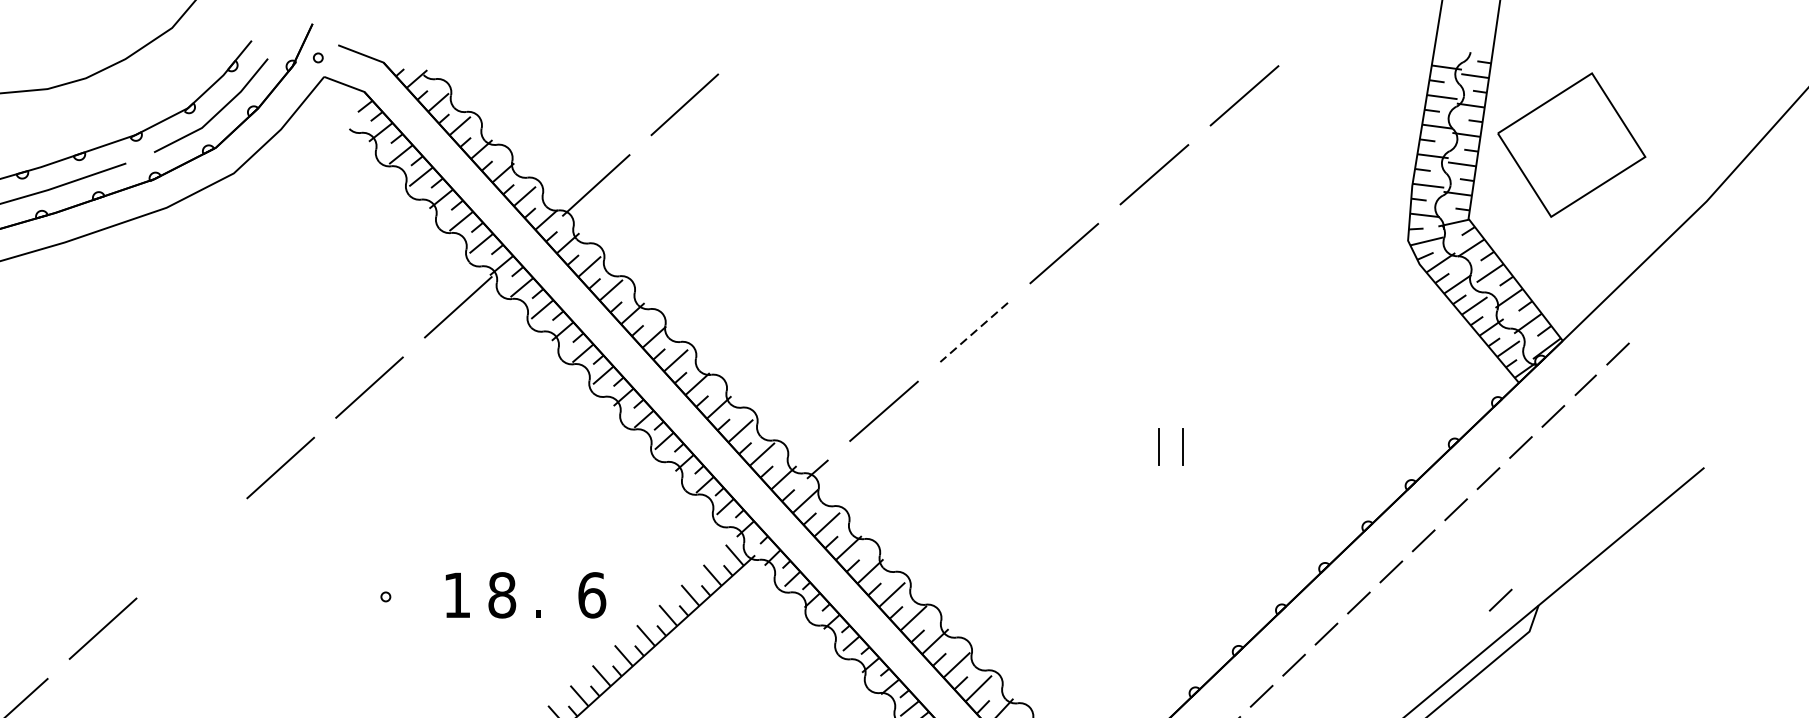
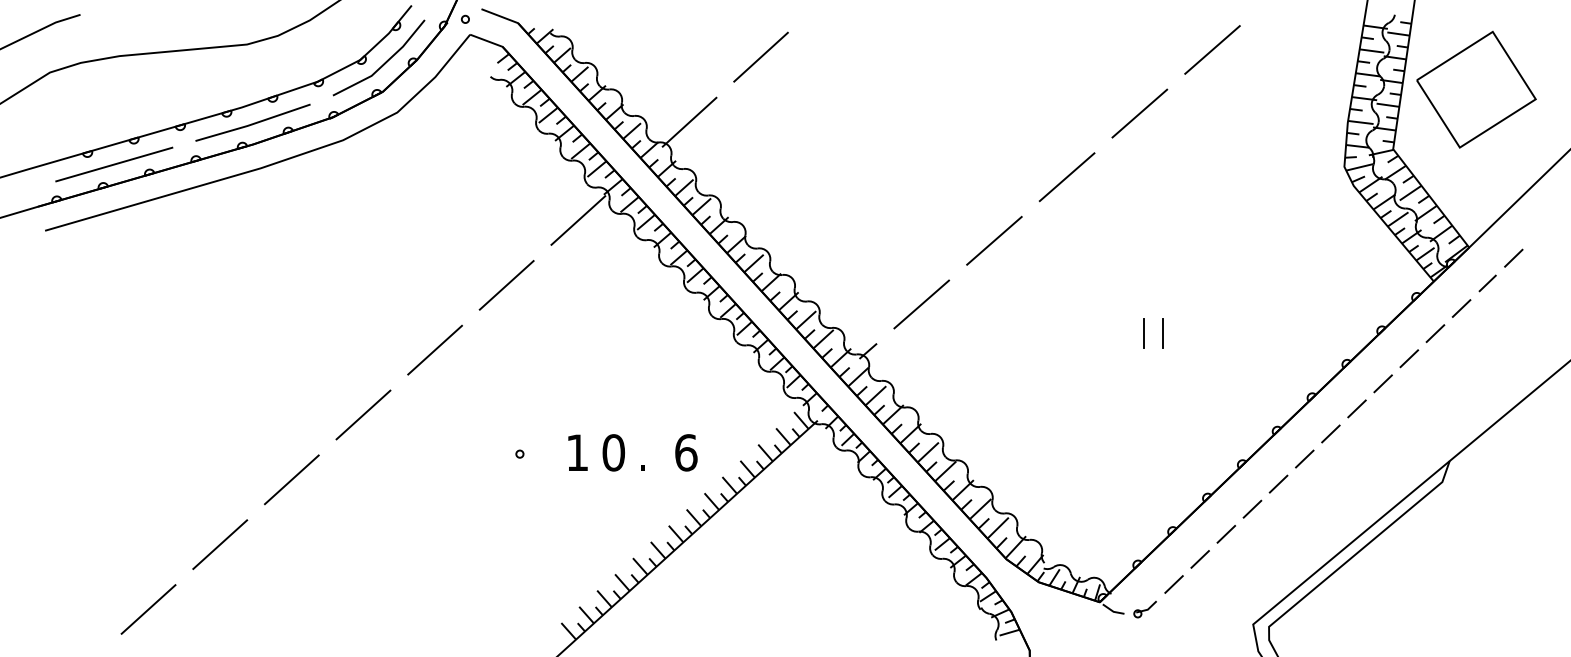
line: (974, 333) -> (994, 241), dashed -> solid
line: (191, 547) -> (363, 414), added
text: (501, 594) -> (613, 452), 8 -> 0
line: (1499, 599) -> (1418, 456), removed

